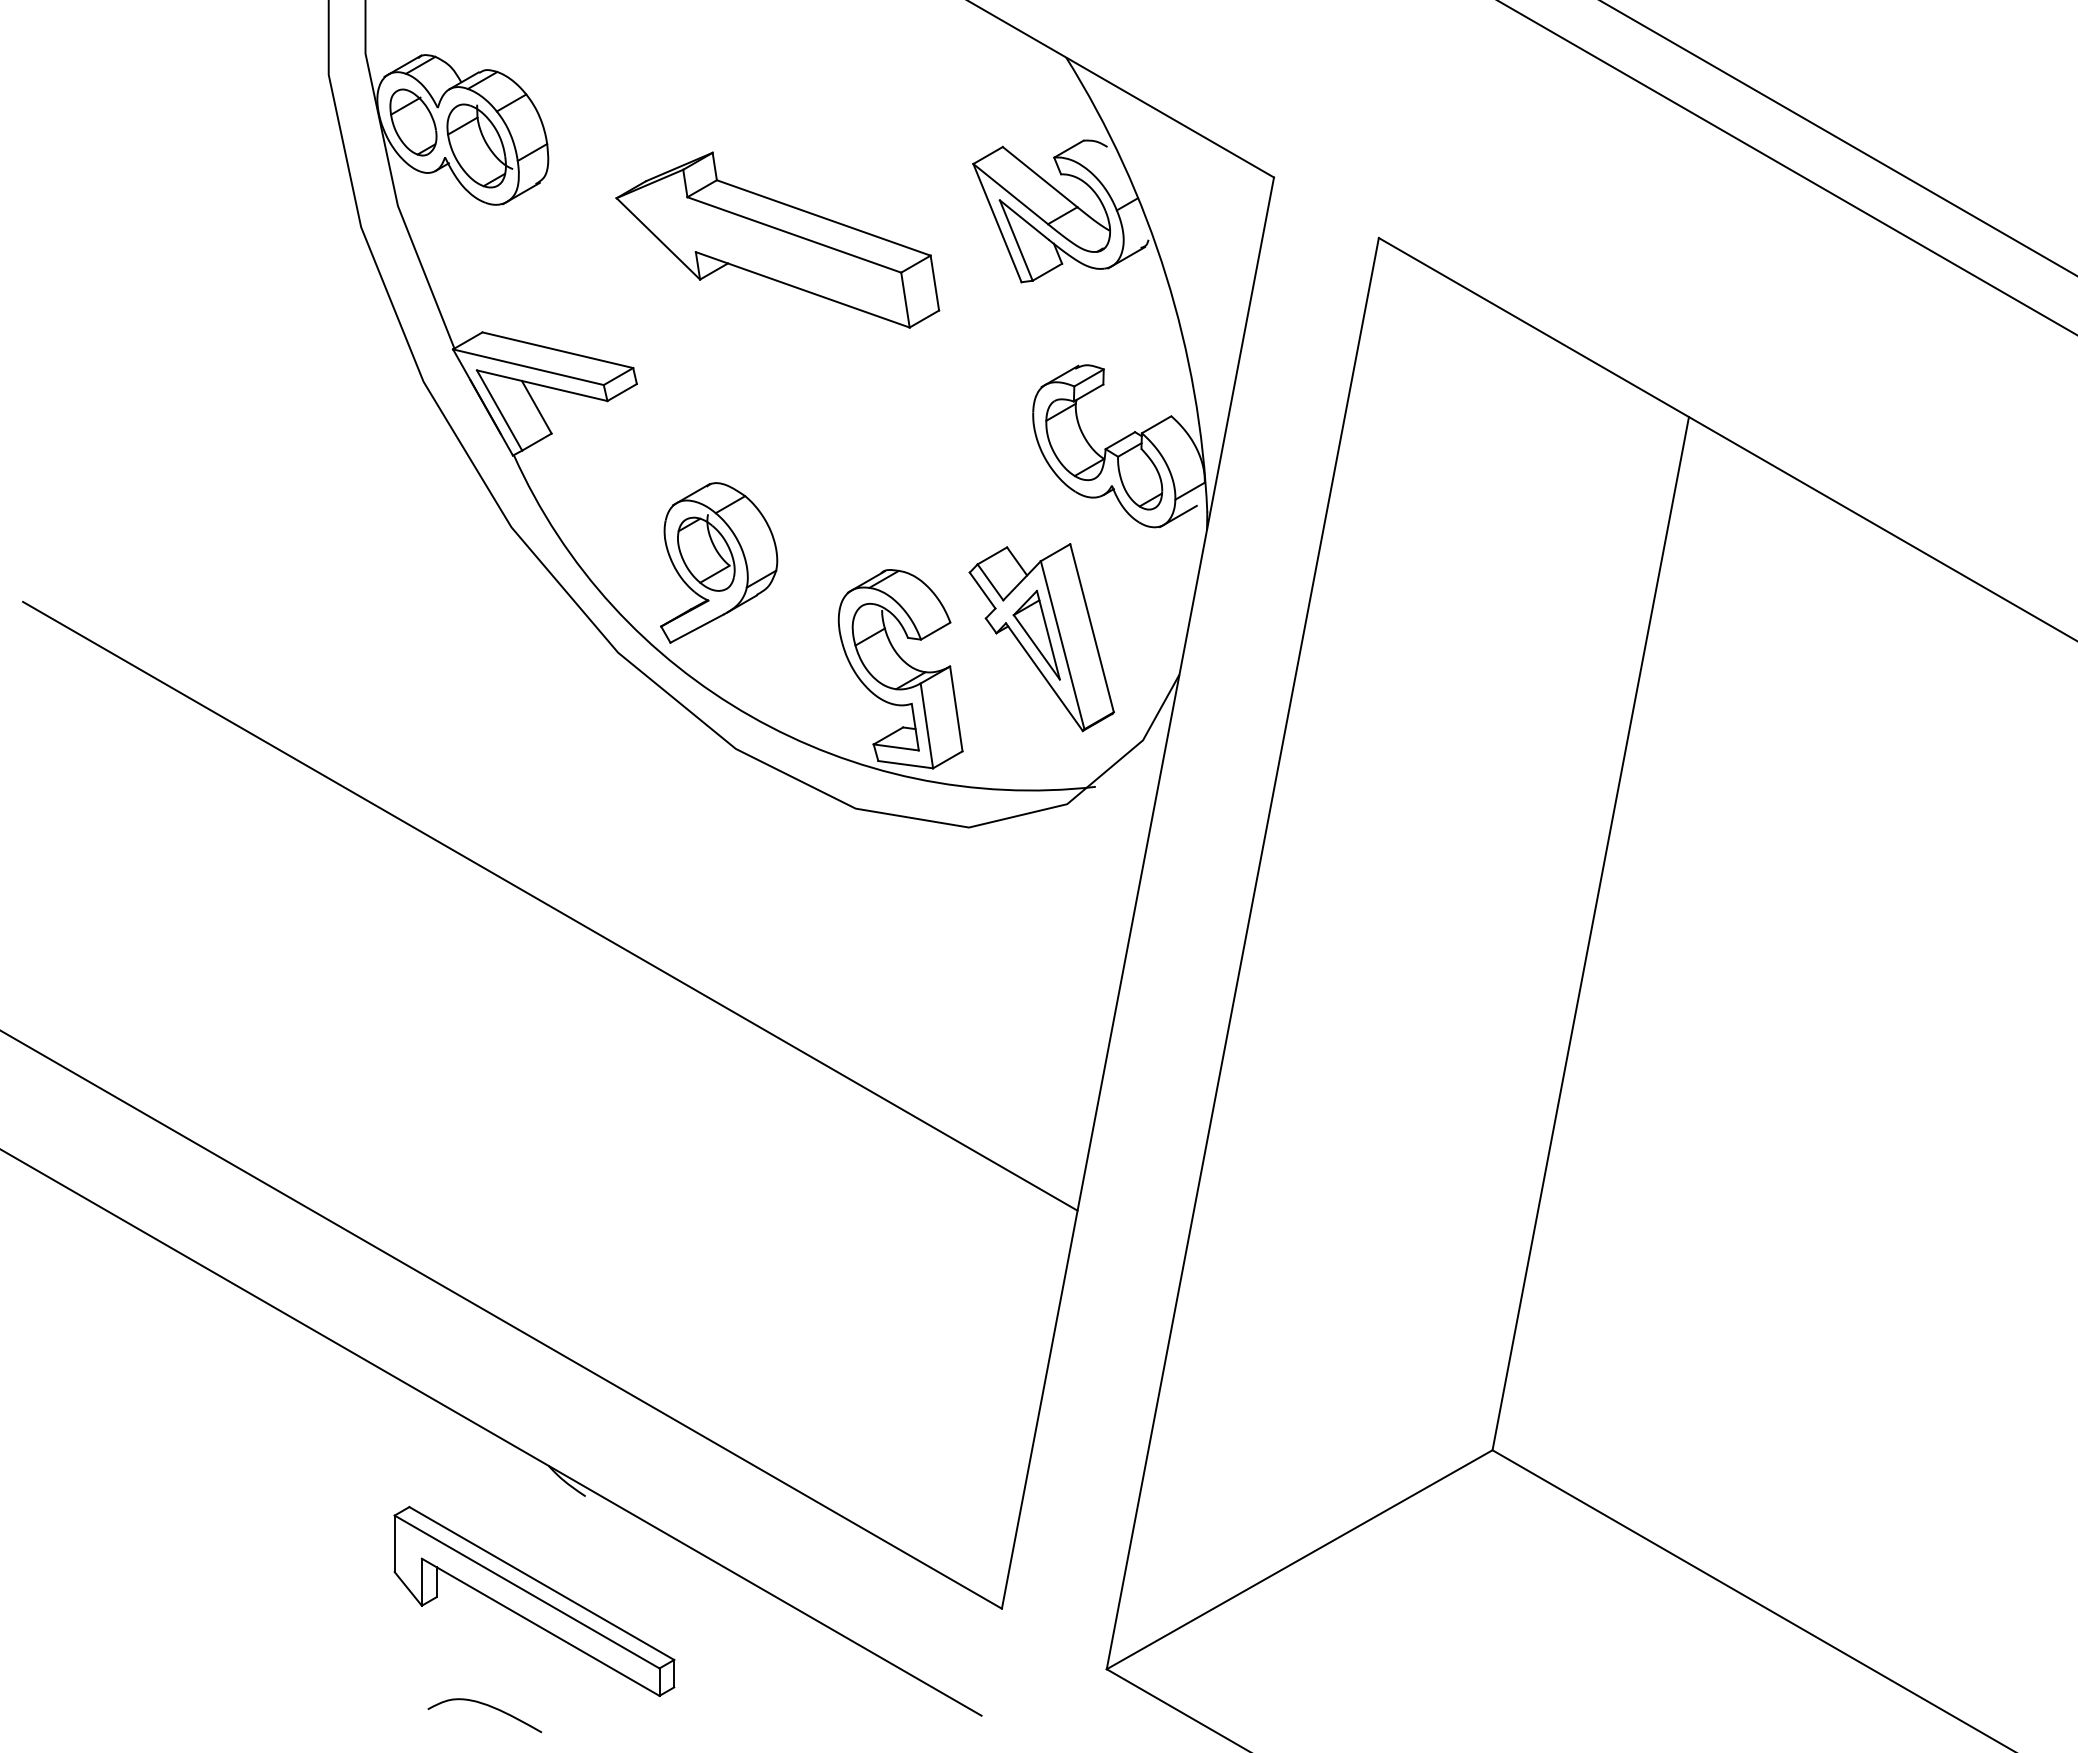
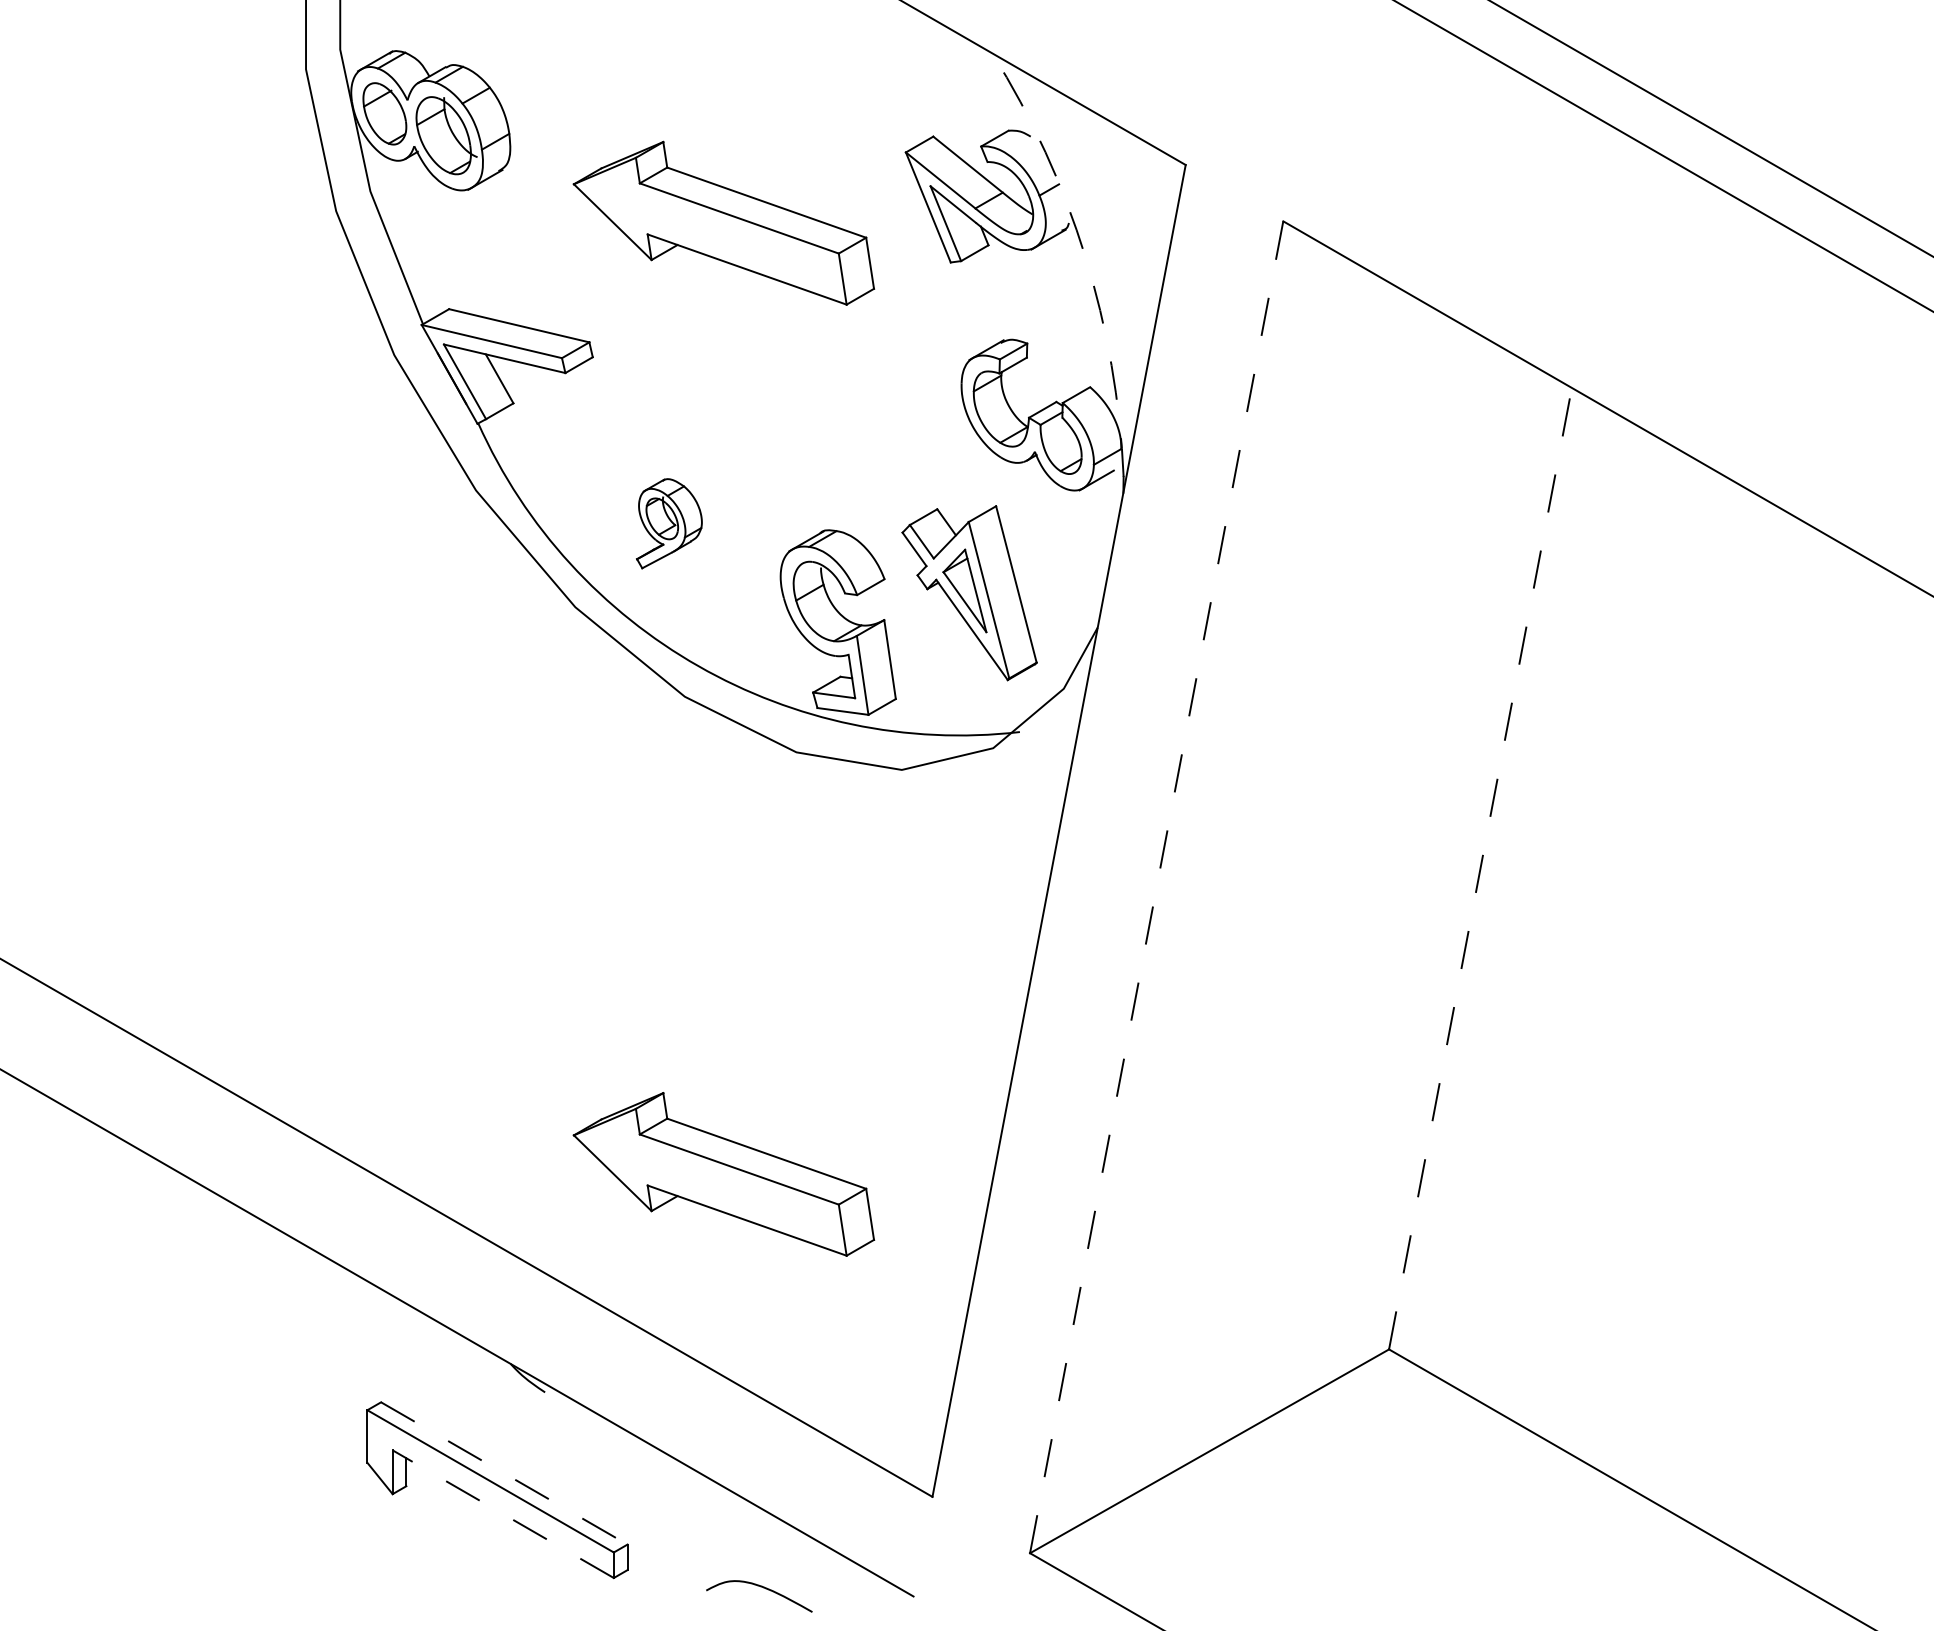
arc: (1166, 275) -> (1085, 256), solid -> dashed
part: (719, 562) -> (669, 523), size x0.6
line: (550, 905) -> (512, 842), removed
line: (1590, 933) -> (1480, 868), solid -> dashed
line: (1242, 953) -> (1156, 887), solid -> dashed
part: (777, 1261) -> (723, 1173), added
line: (541, 1583) -> (504, 1473), solid -> dashed
line: (540, 1627) -> (503, 1514), solid -> dashed
curve: (487, 1706) -> (761, 1587), moved

